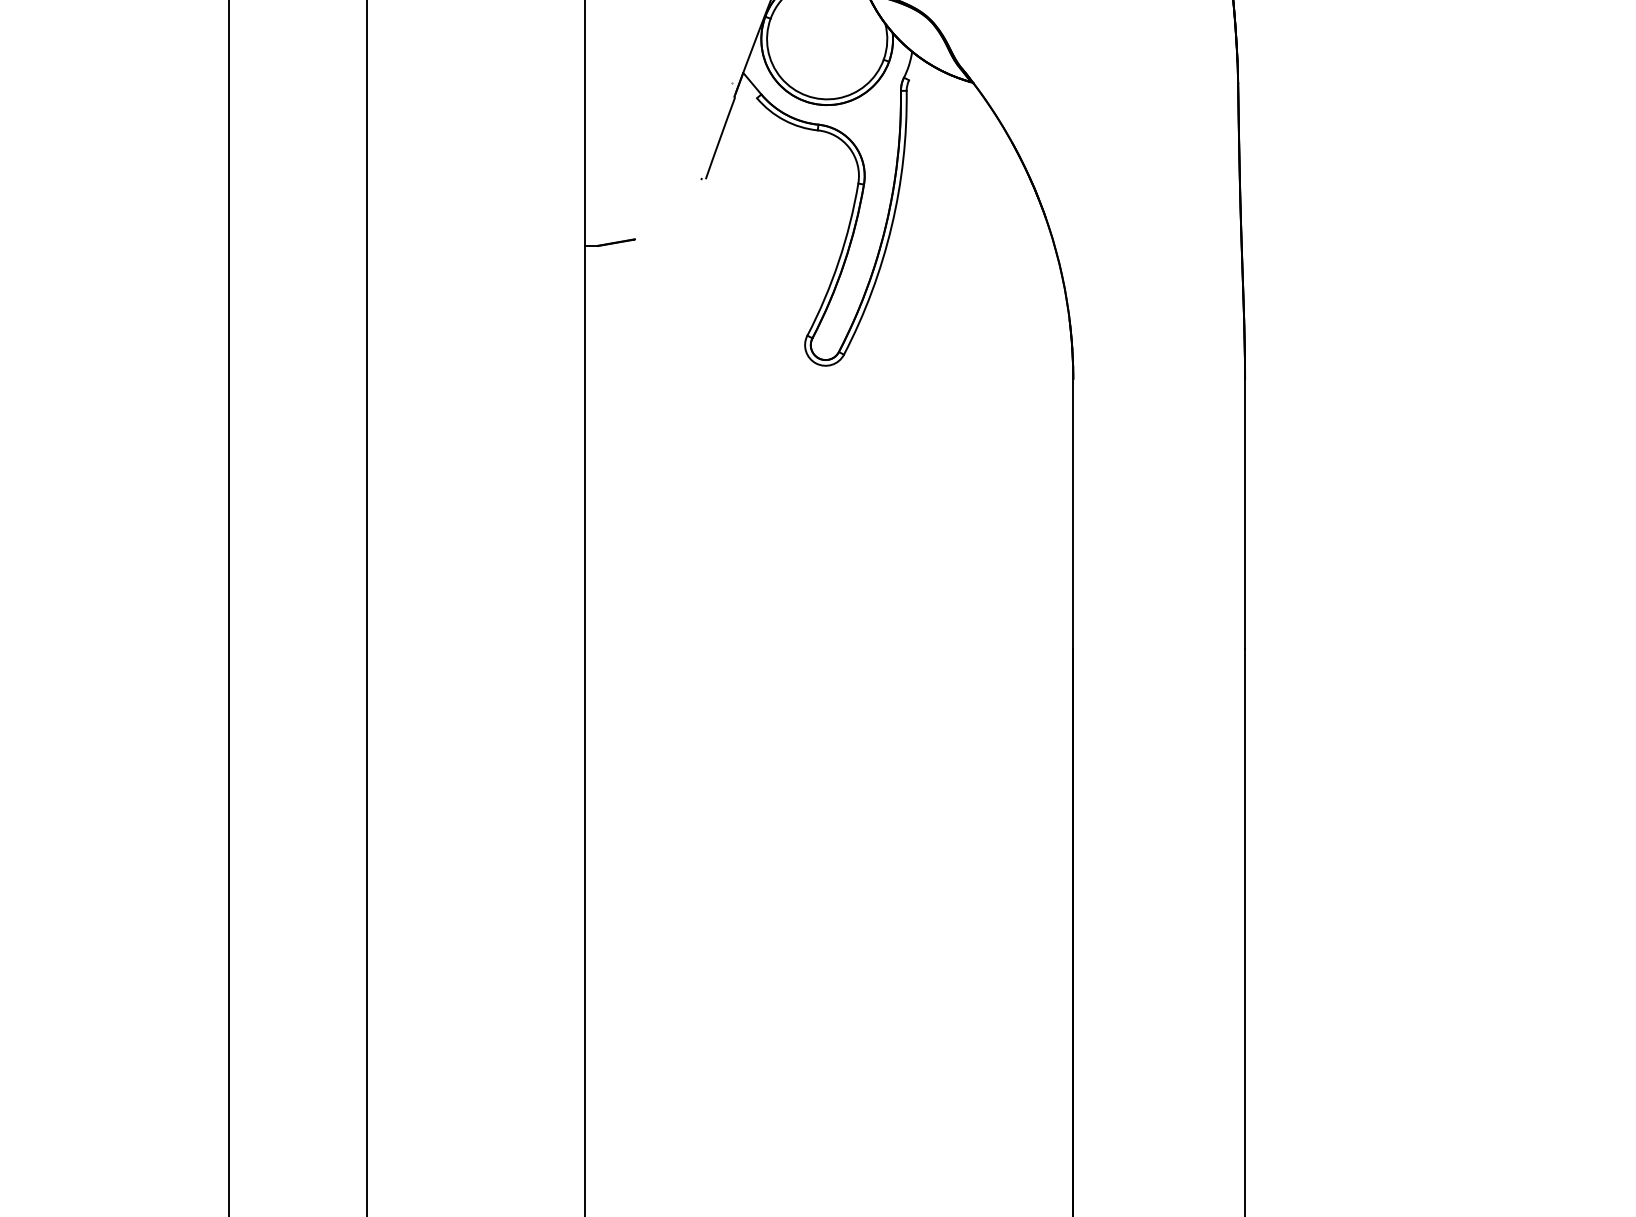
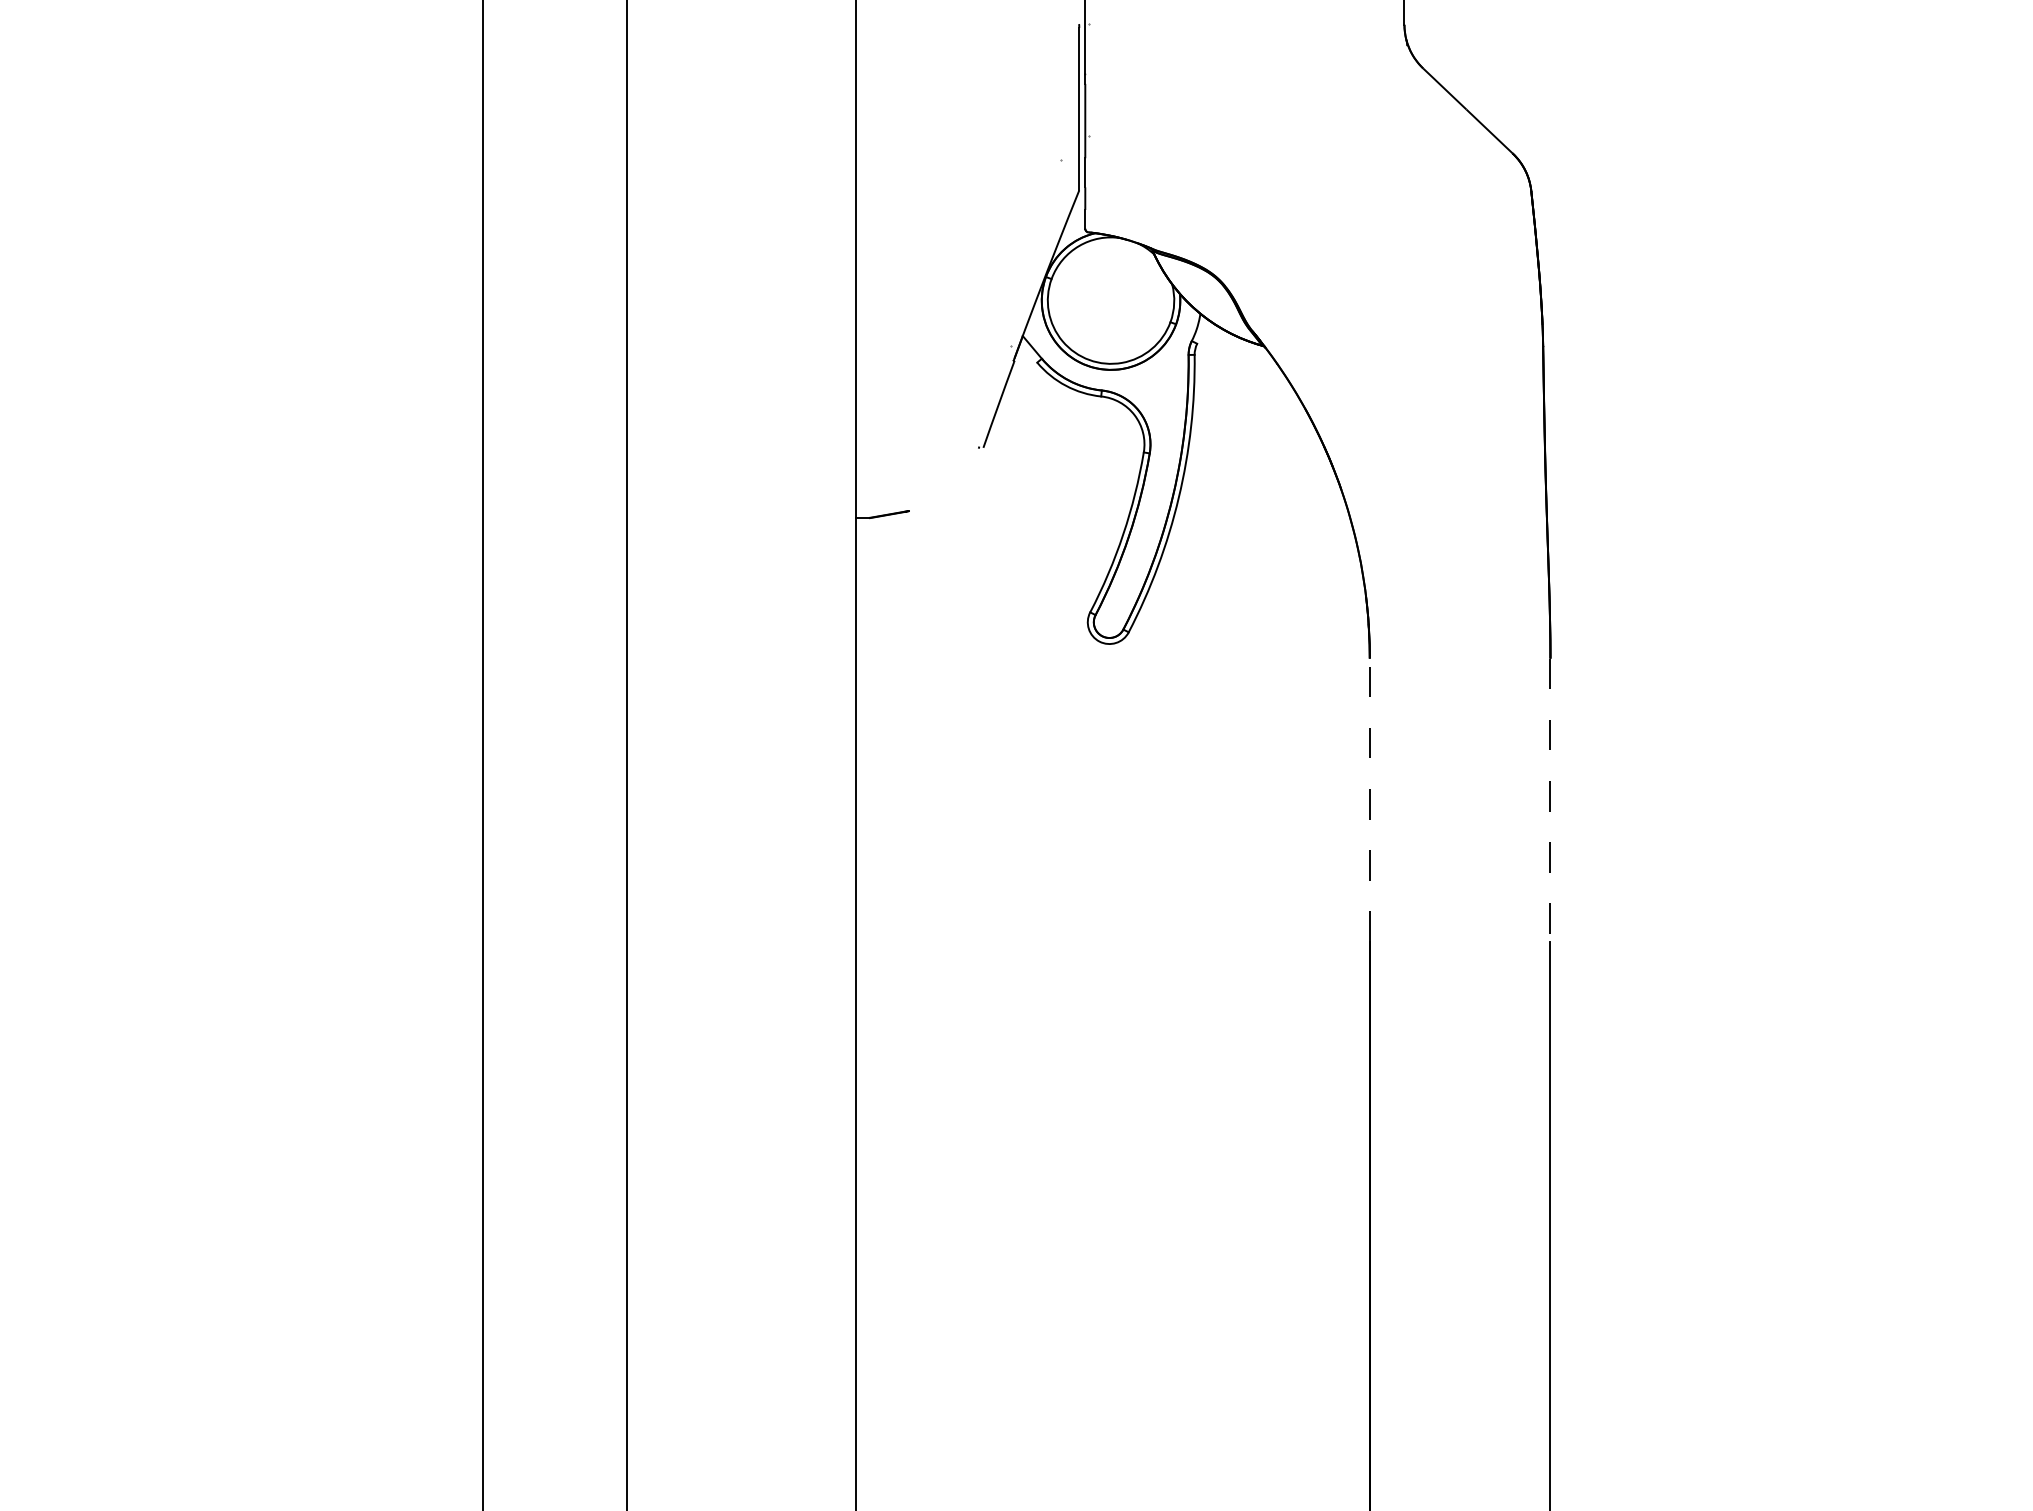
line: (1072, 514) -> (1369, 800), solid -> dashed
line: (1245, 514) -> (1550, 800), solid -> dashed

